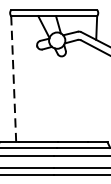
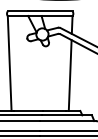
line: (13, 79) -> (9, 63), dashed -> solid
line: (93, 95) -> (69, 75), added

